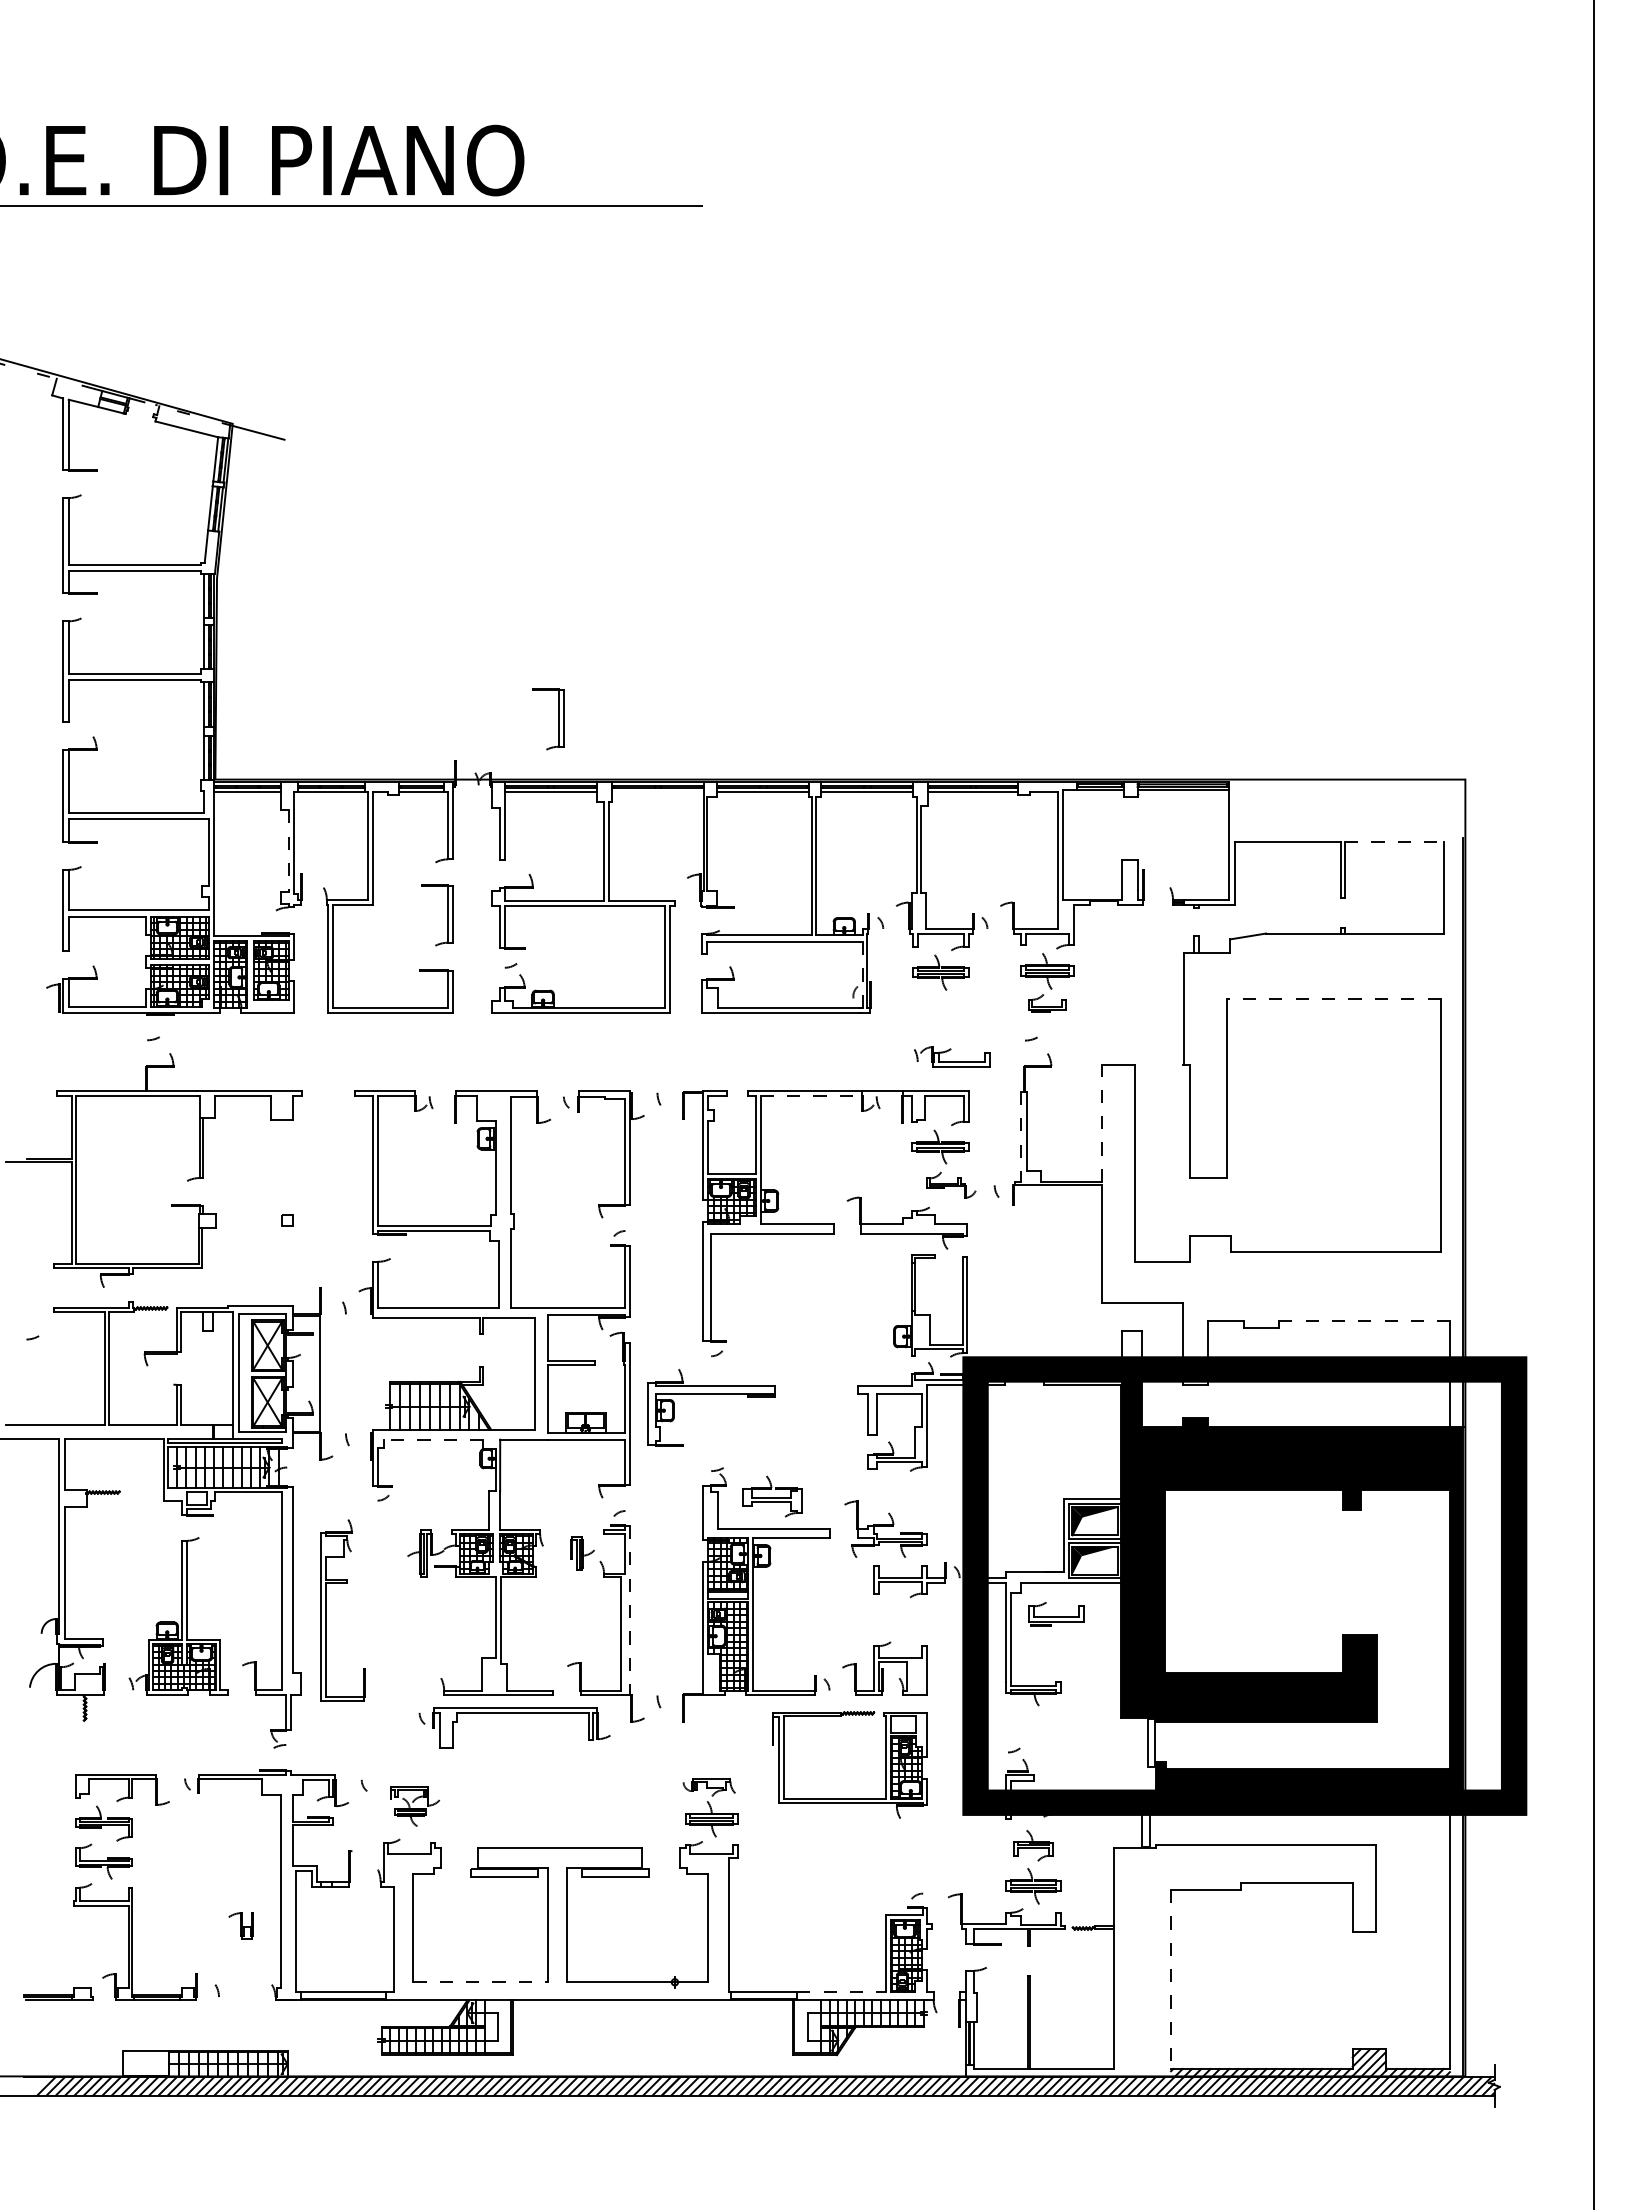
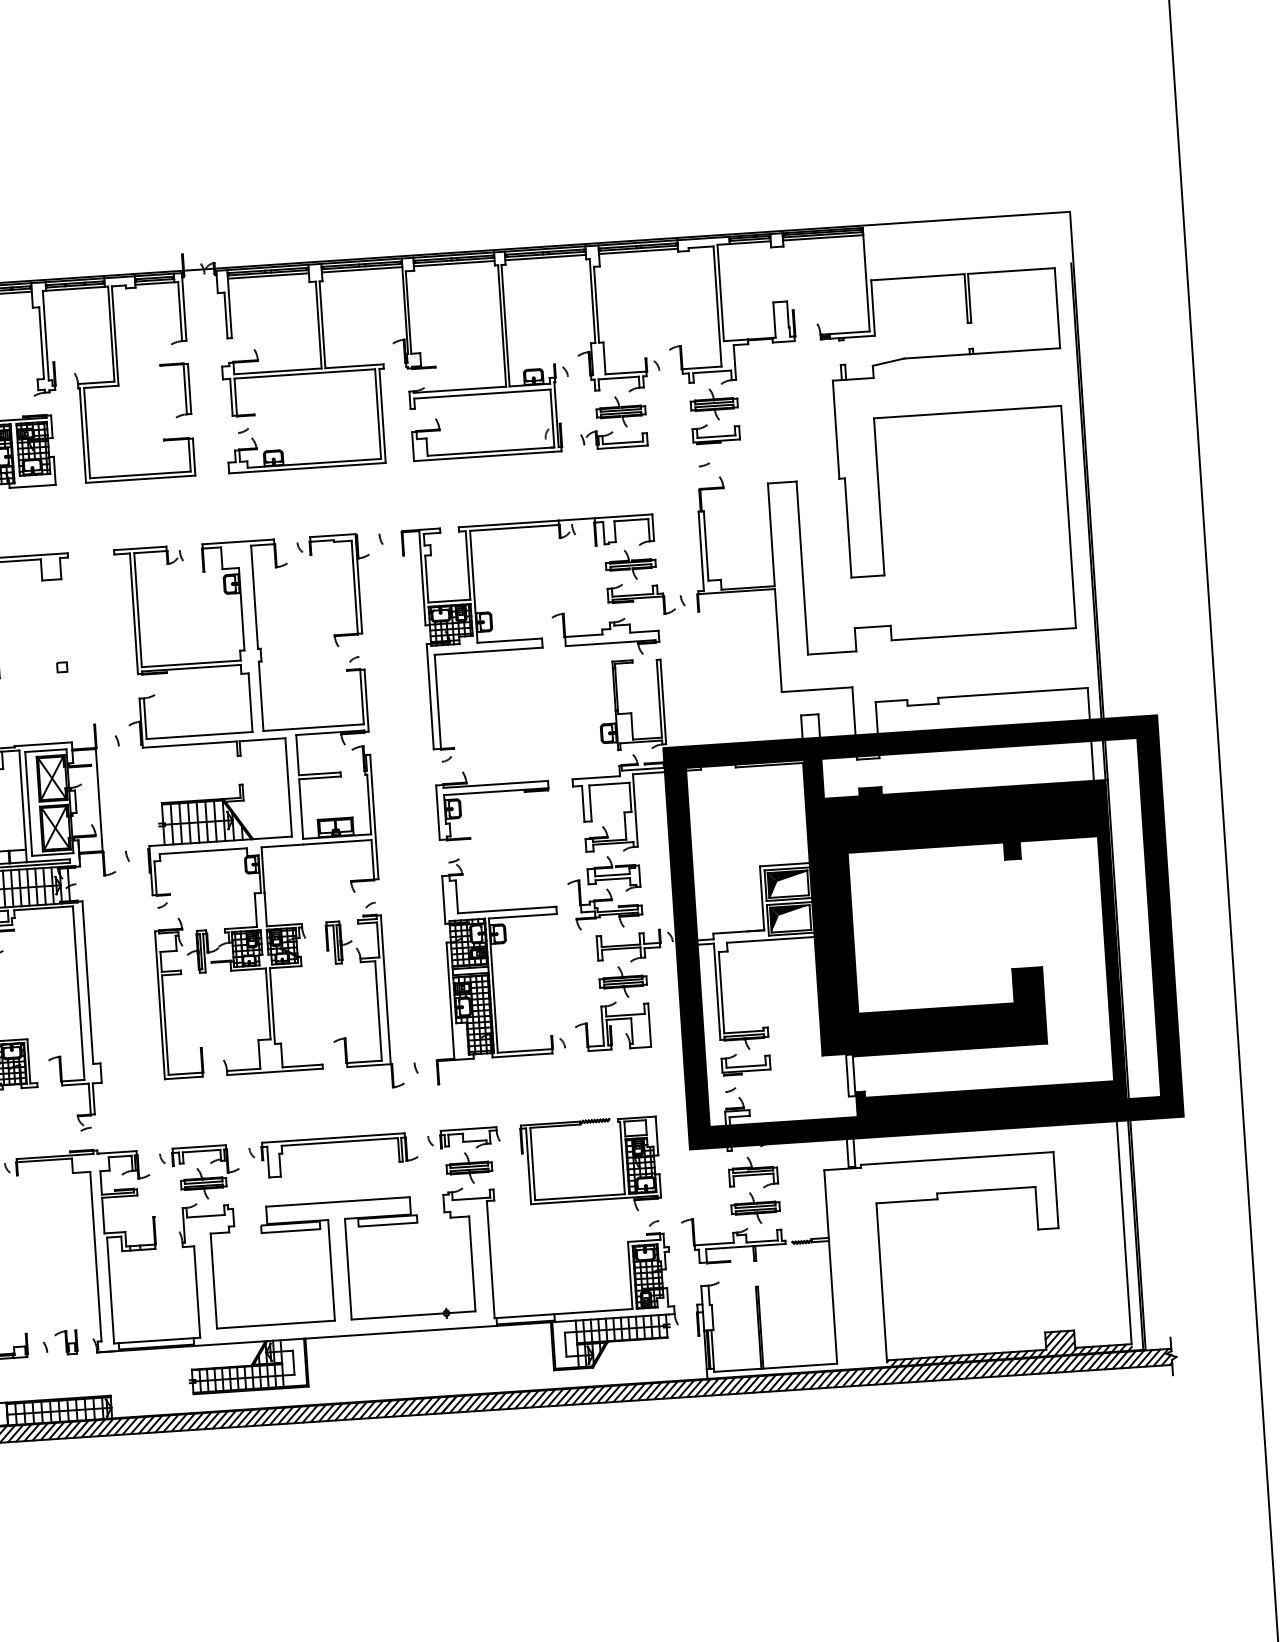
part: (558, 719) -> (270, 211), removed
line: (657, 791) -> (361, 269), added
line: (1394, 842) -> (1011, 271), dashed -> solid
line: (288, 851) -> (41, 343), dashed -> solid
line: (862, 975) -> (552, 418), dashed -> solid
line: (1334, 999) -> (968, 412), dashed -> solid
part: (1047, 1004) -> (716, 433), size x1.43
part: (952, 1056) -> (614, 438), moved
line: (811, 1096) -> (514, 528), dashed -> solid
line: (1102, 1123) -> (771, 534), dashed -> solid
line: (1021, 1137) -> (701, 551), dashed -> solid
part: (949, 1186) -> (641, 598), size x1.67
line: (1364, 1321) -> (1013, 693), dashed -> solid
part: (711, 1394) -> (492, 792), moved
line: (433, 1439) -> (203, 851), dashed -> solid
part: (772, 1496) -> (613, 874), moved
part: (581, 1553) -> (339, 942), size x1.43
part: (326, 1610) -> (164, 999), moved
line: (630, 1610) -> (385, 989), dashed -> solid
part: (1056, 1613) -> (745, 1063), moved
part: (900, 1619) -> (623, 981), added
part: (514, 1713) -> (332, 1142), moved
part: (707, 1785) -> (463, 1138), size x1.67
part: (849, 1798) -> (592, 1196), moved
part: (412, 1804) -> (205, 1172), size x1.67
part: (1033, 1845) -> (753, 1172), size x1.43
part: (240, 1925) -> (65, 1342), moved
line: (1171, 1979) -> (882, 1281), dashed -> solid
line: (481, 1982) -> (276, 1324), dashed -> solid
line: (841, 1991) -> (593, 1311), dashed -> solid

